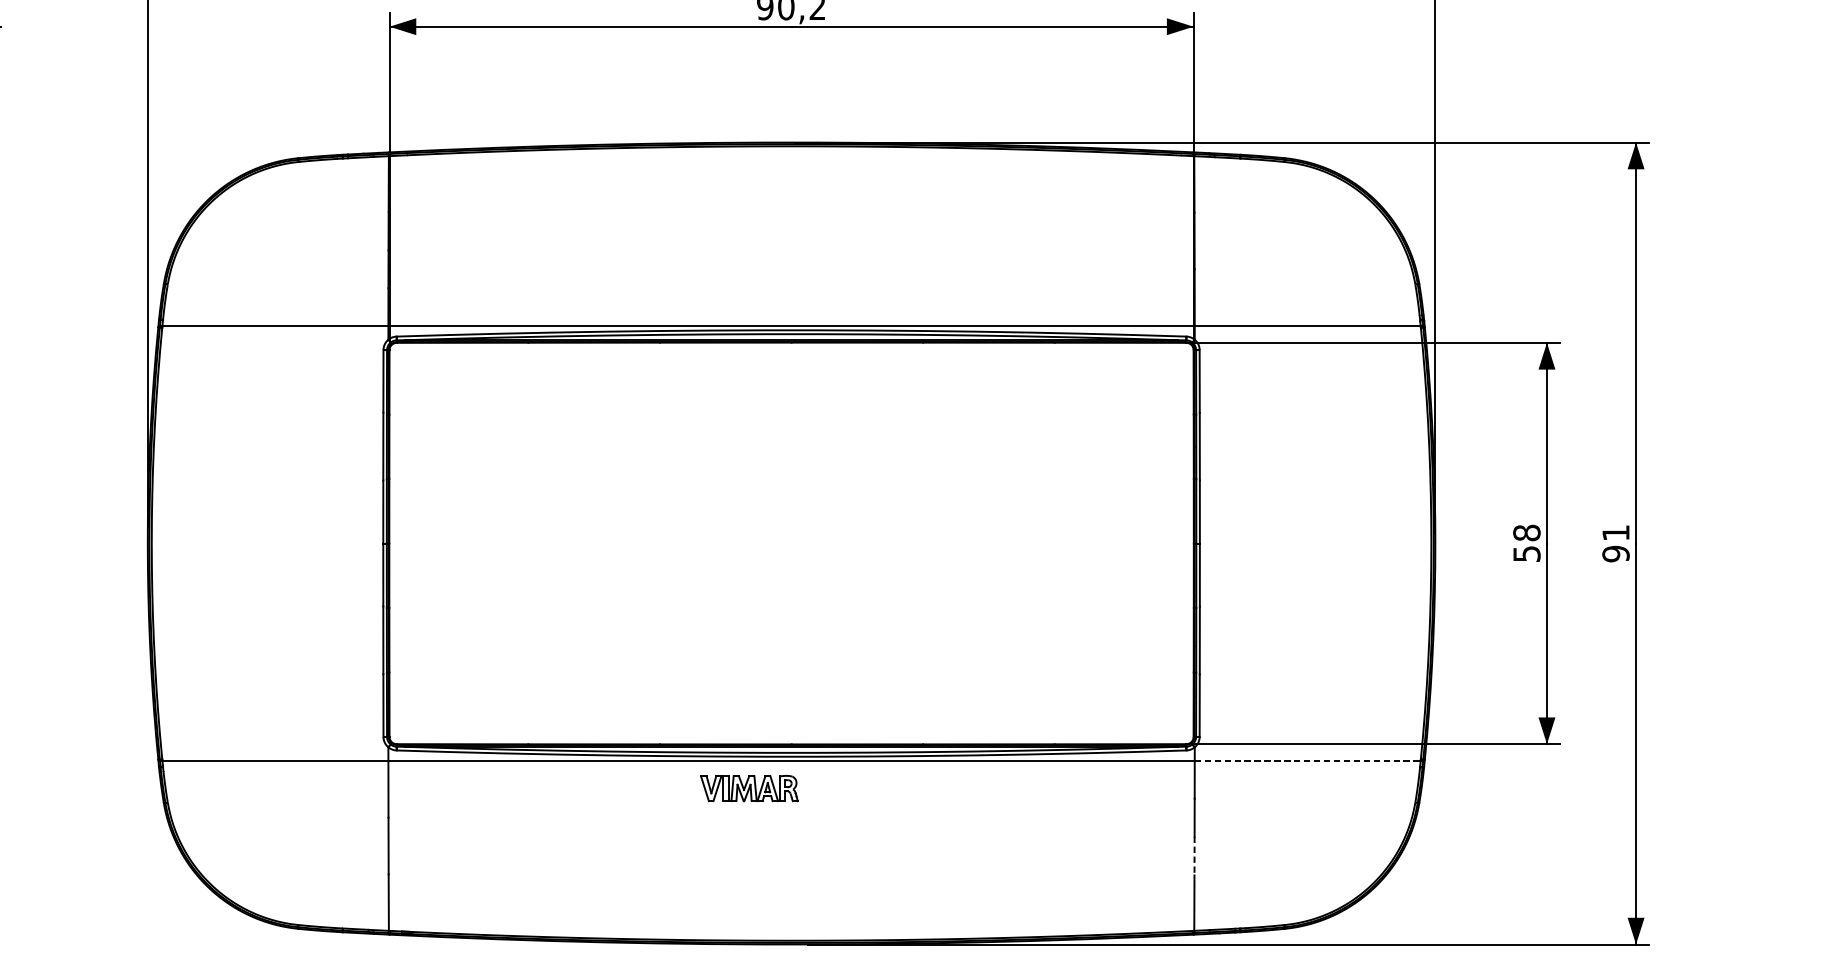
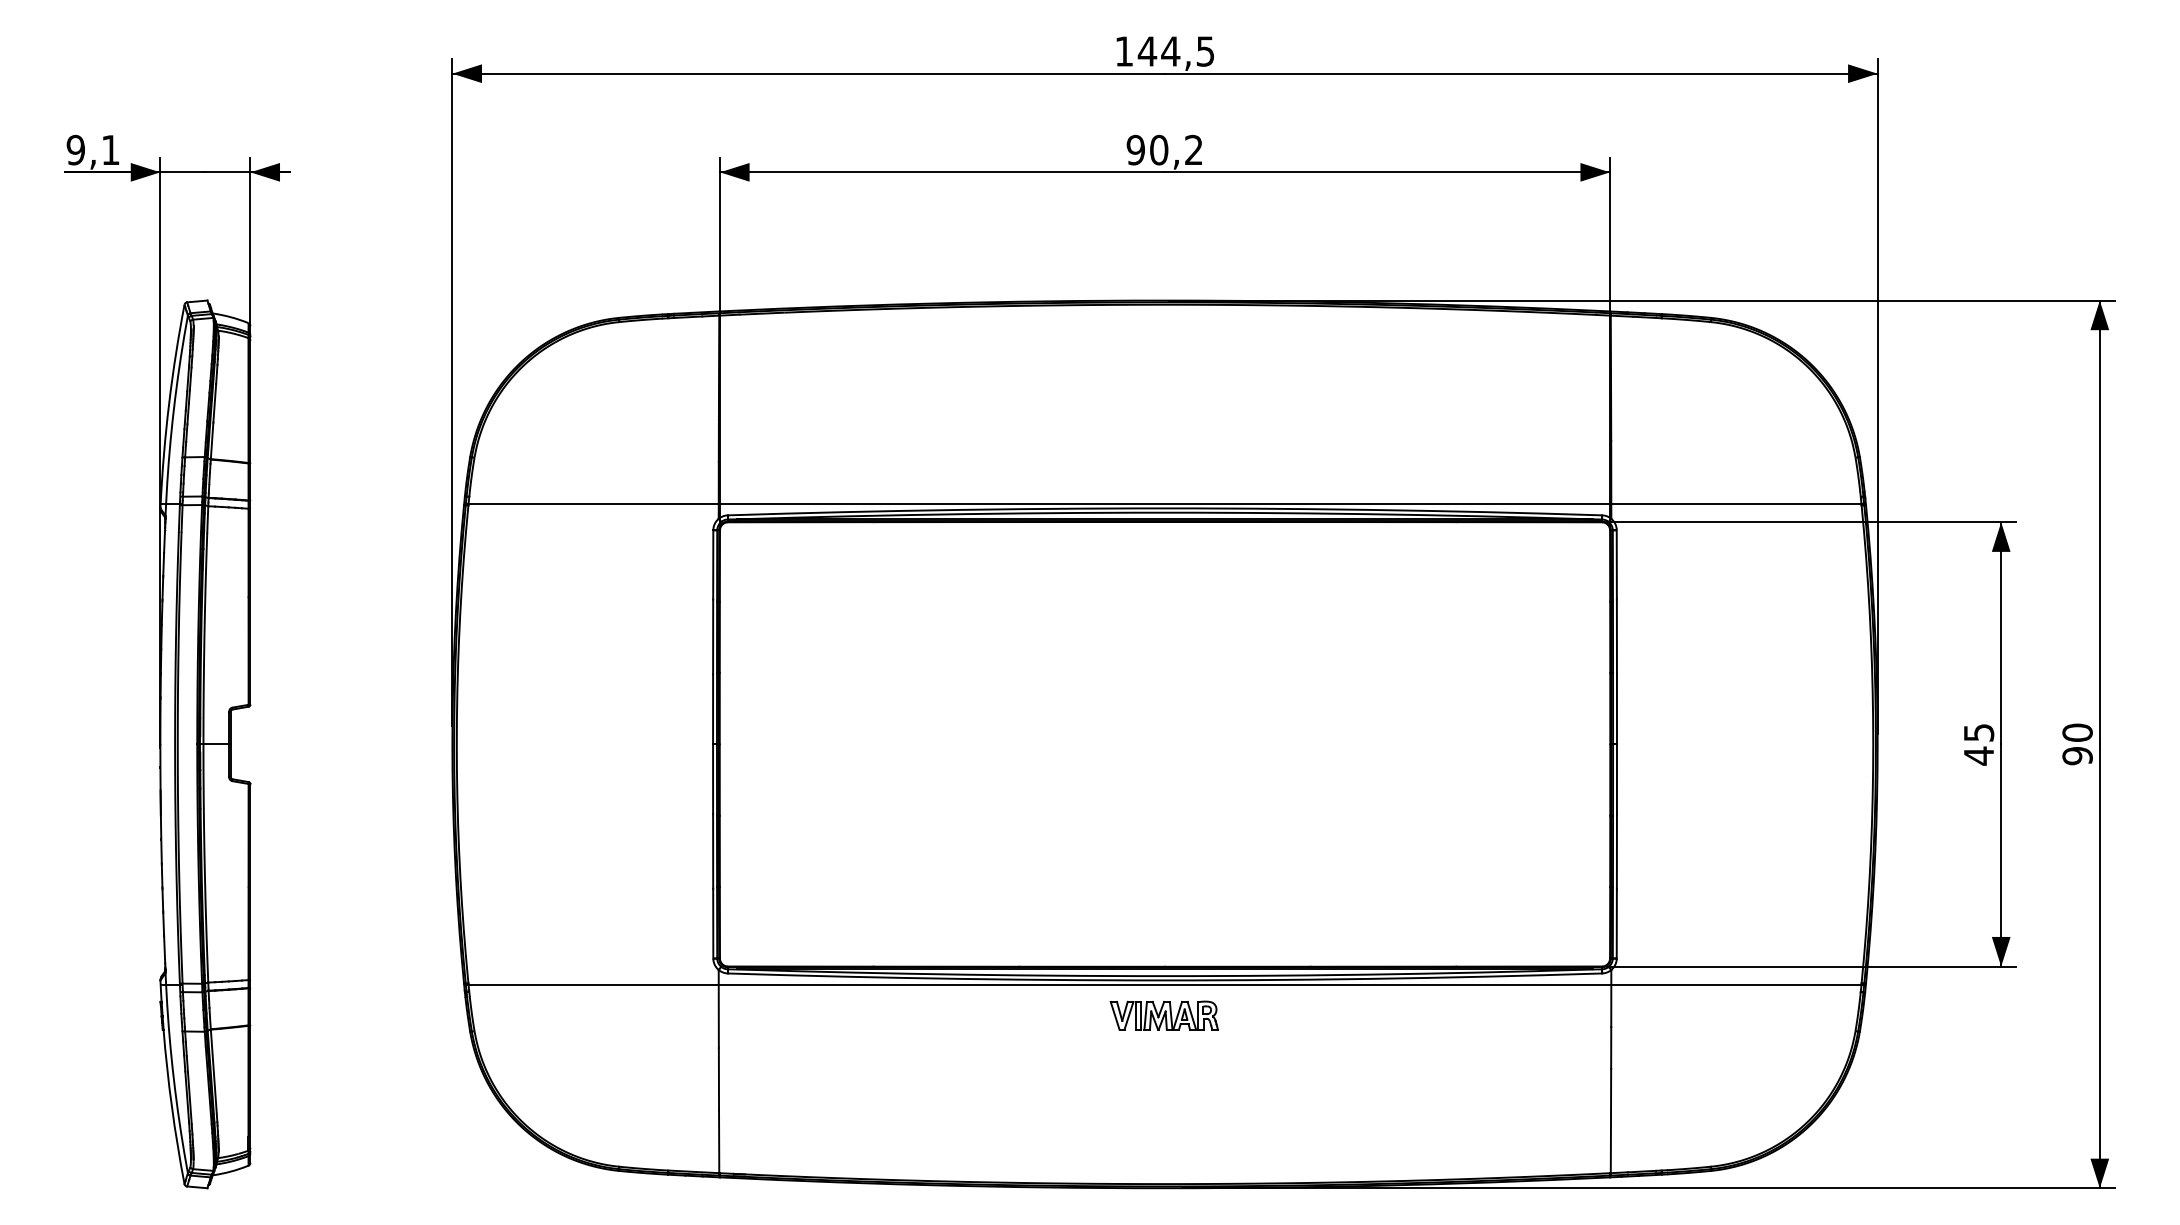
text: (1615, 532) -> (2077, 732), 91 -> 90
text: (1526, 543) -> (1978, 744), 58 -> 45
line: (1307, 760) -> (1736, 984), dashed -> solid
part: (748, 788) -> (1163, 1015), moved
line: (1194, 855) -> (1611, 1089), dashed -> solid

